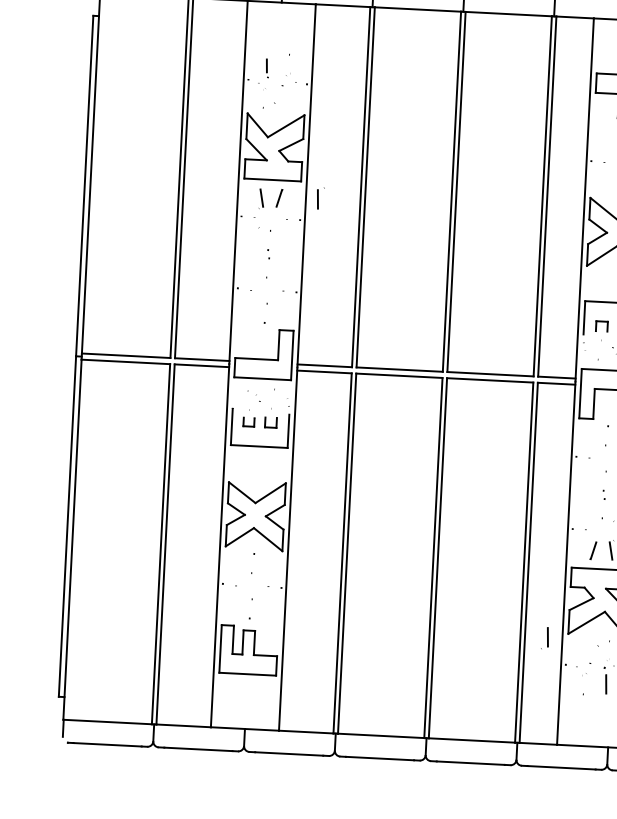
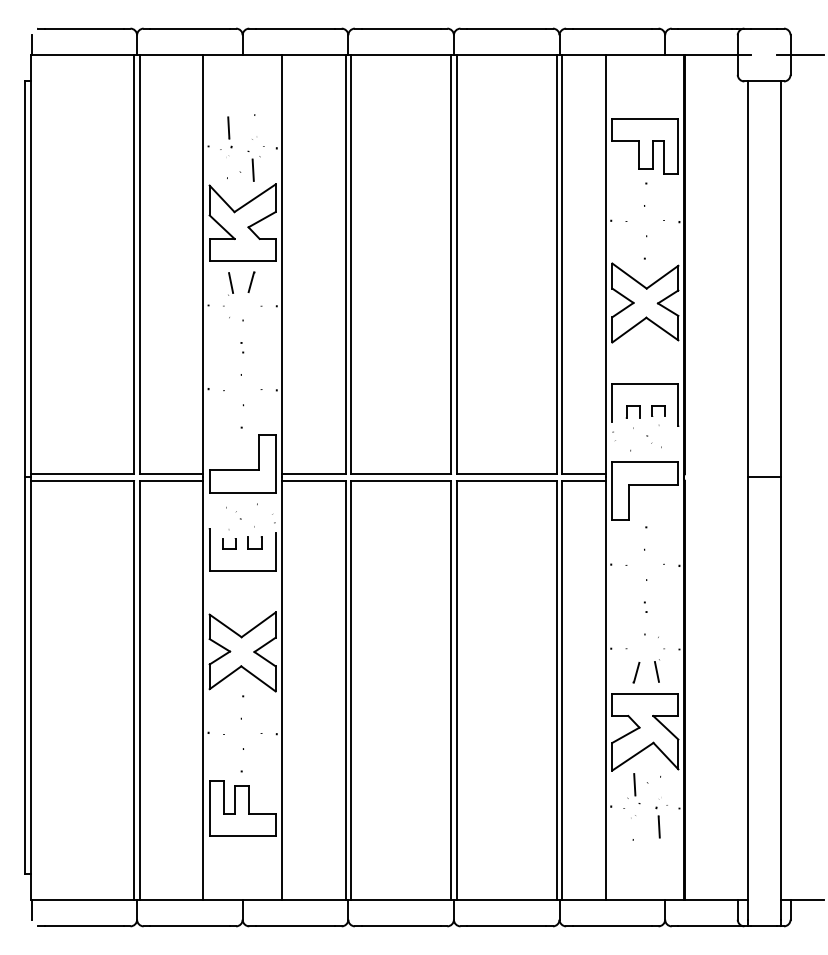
part: (267, 68) -> (229, 132), size x1.43
part: (319, 198) -> (255, 168), moved
part: (545, 637) -> (631, 785), moved

